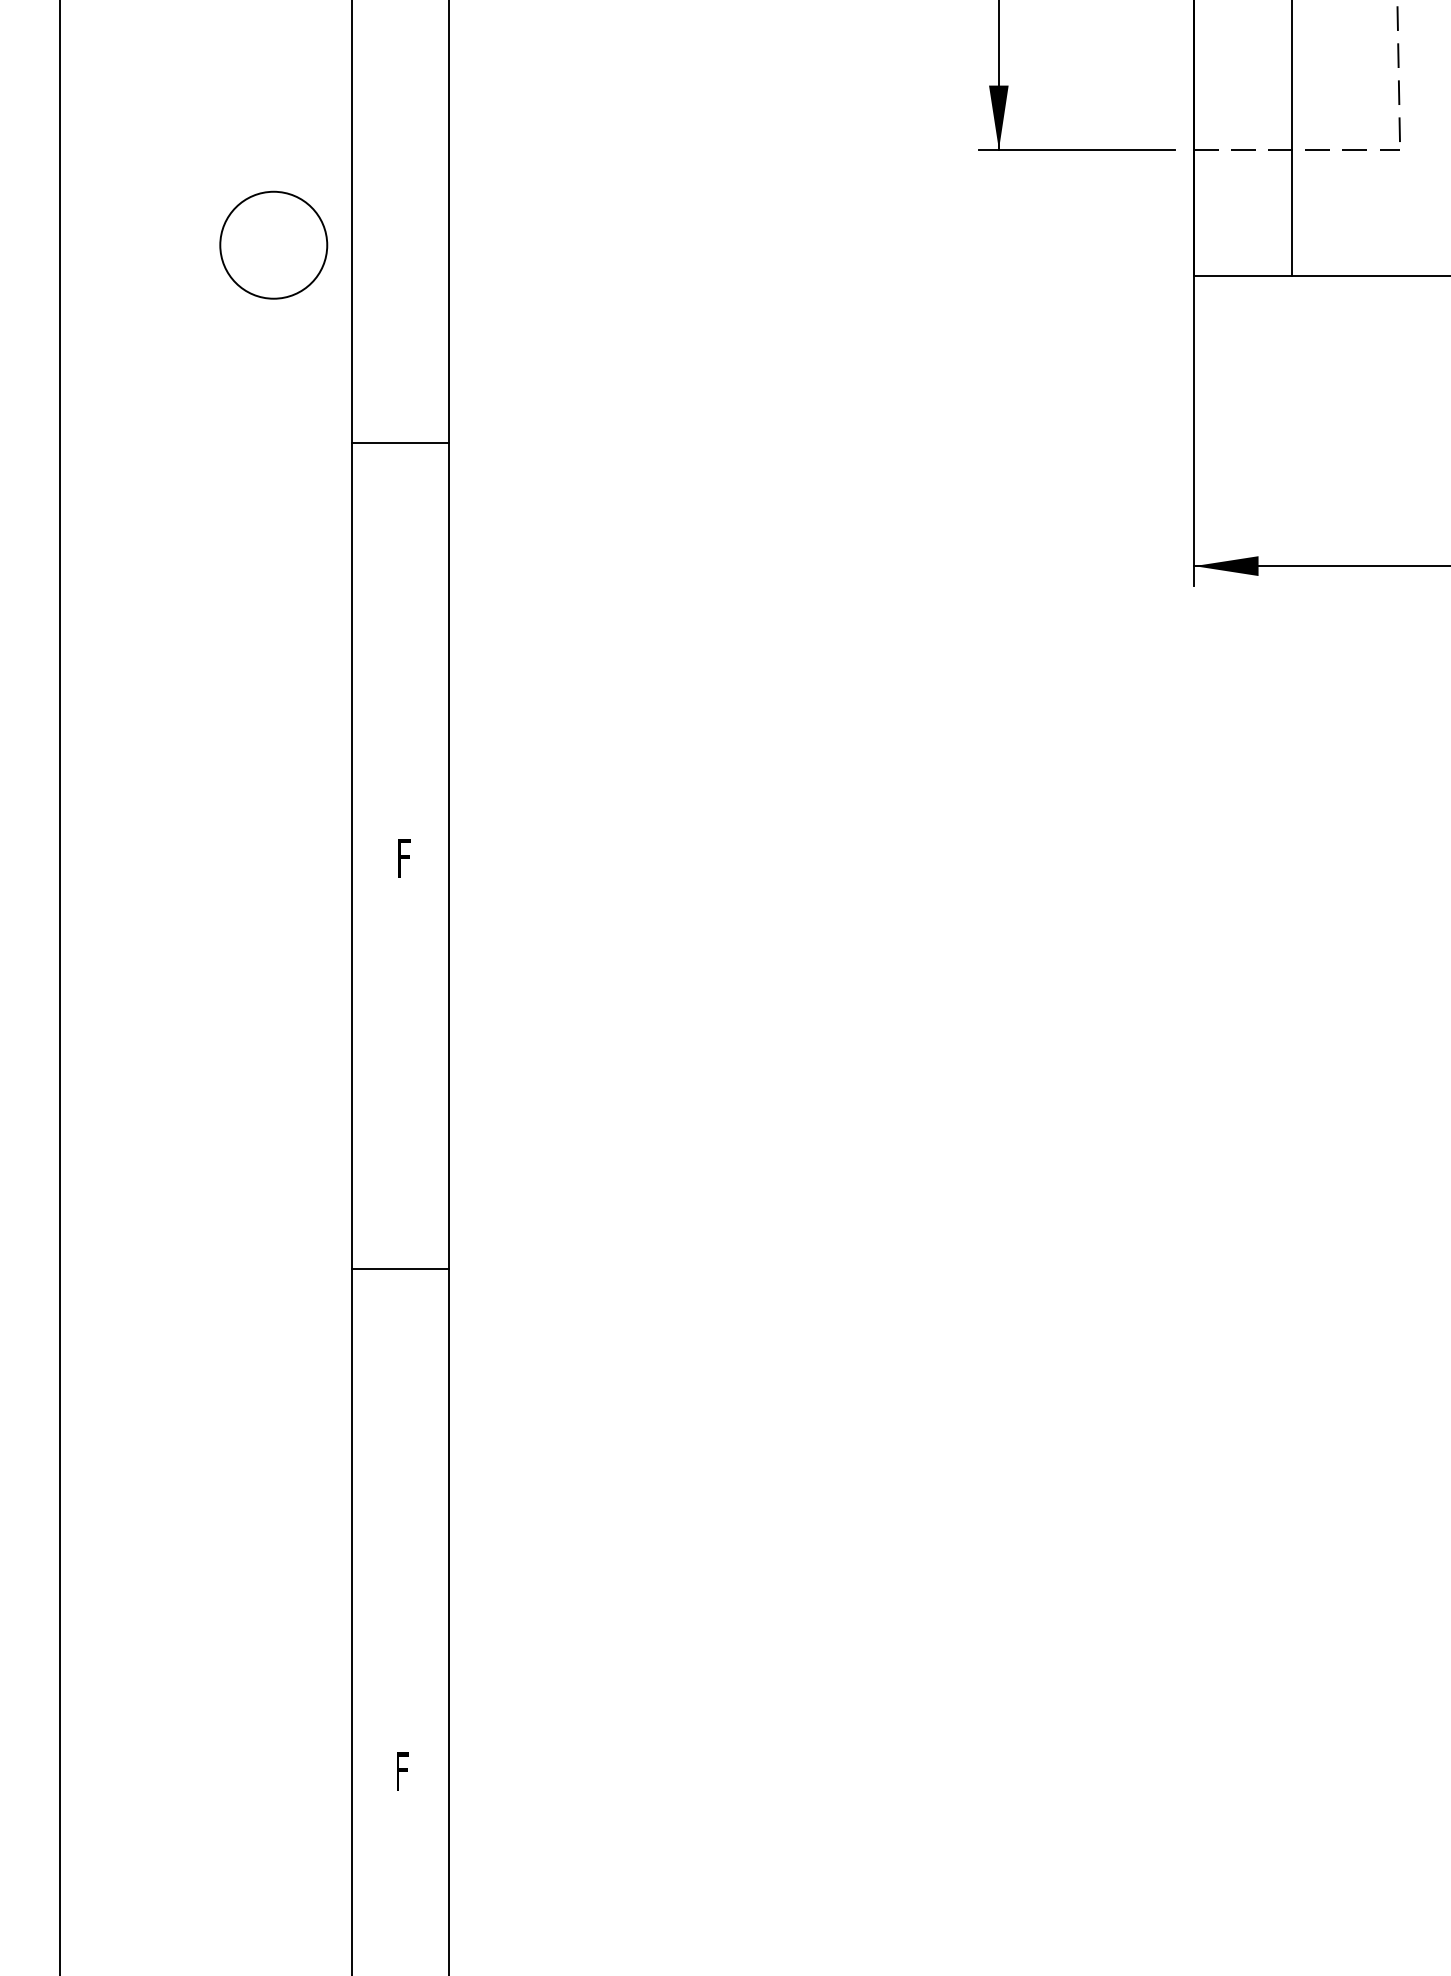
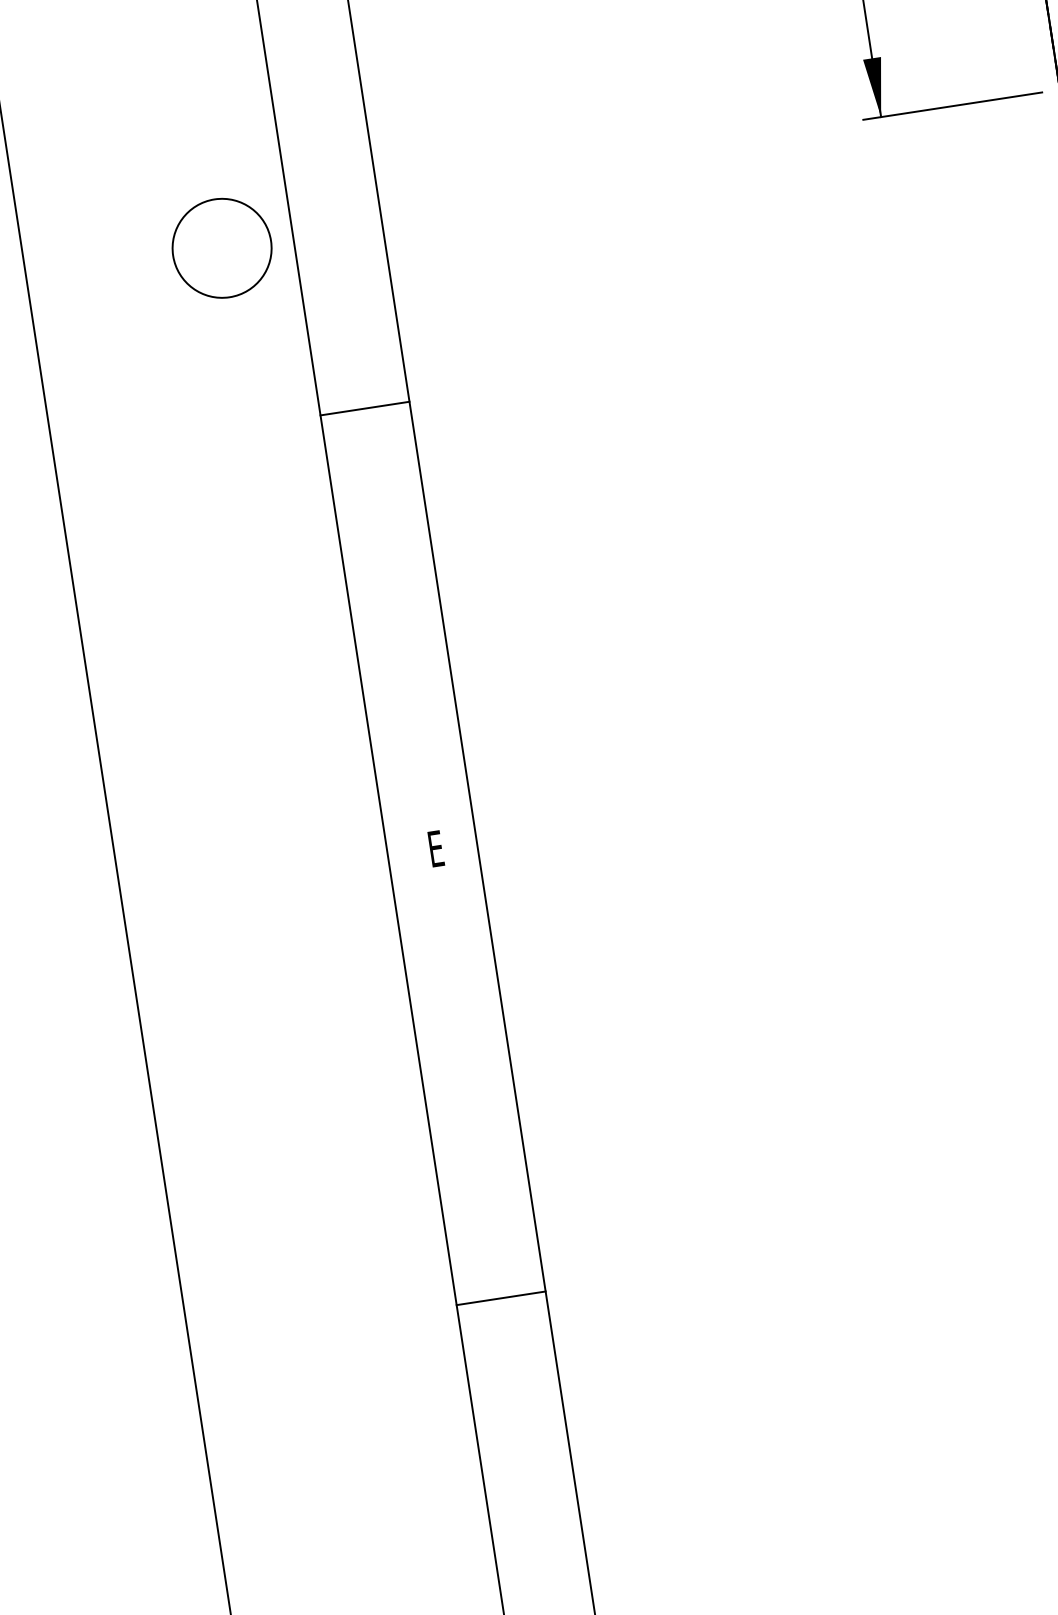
circle: (273, 244) -> (221, 247), moved
line: (399, 442) -> (364, 408), moved
text: (405, 860) -> (437, 850), F -> E
line: (399, 1269) -> (500, 1298), moved

